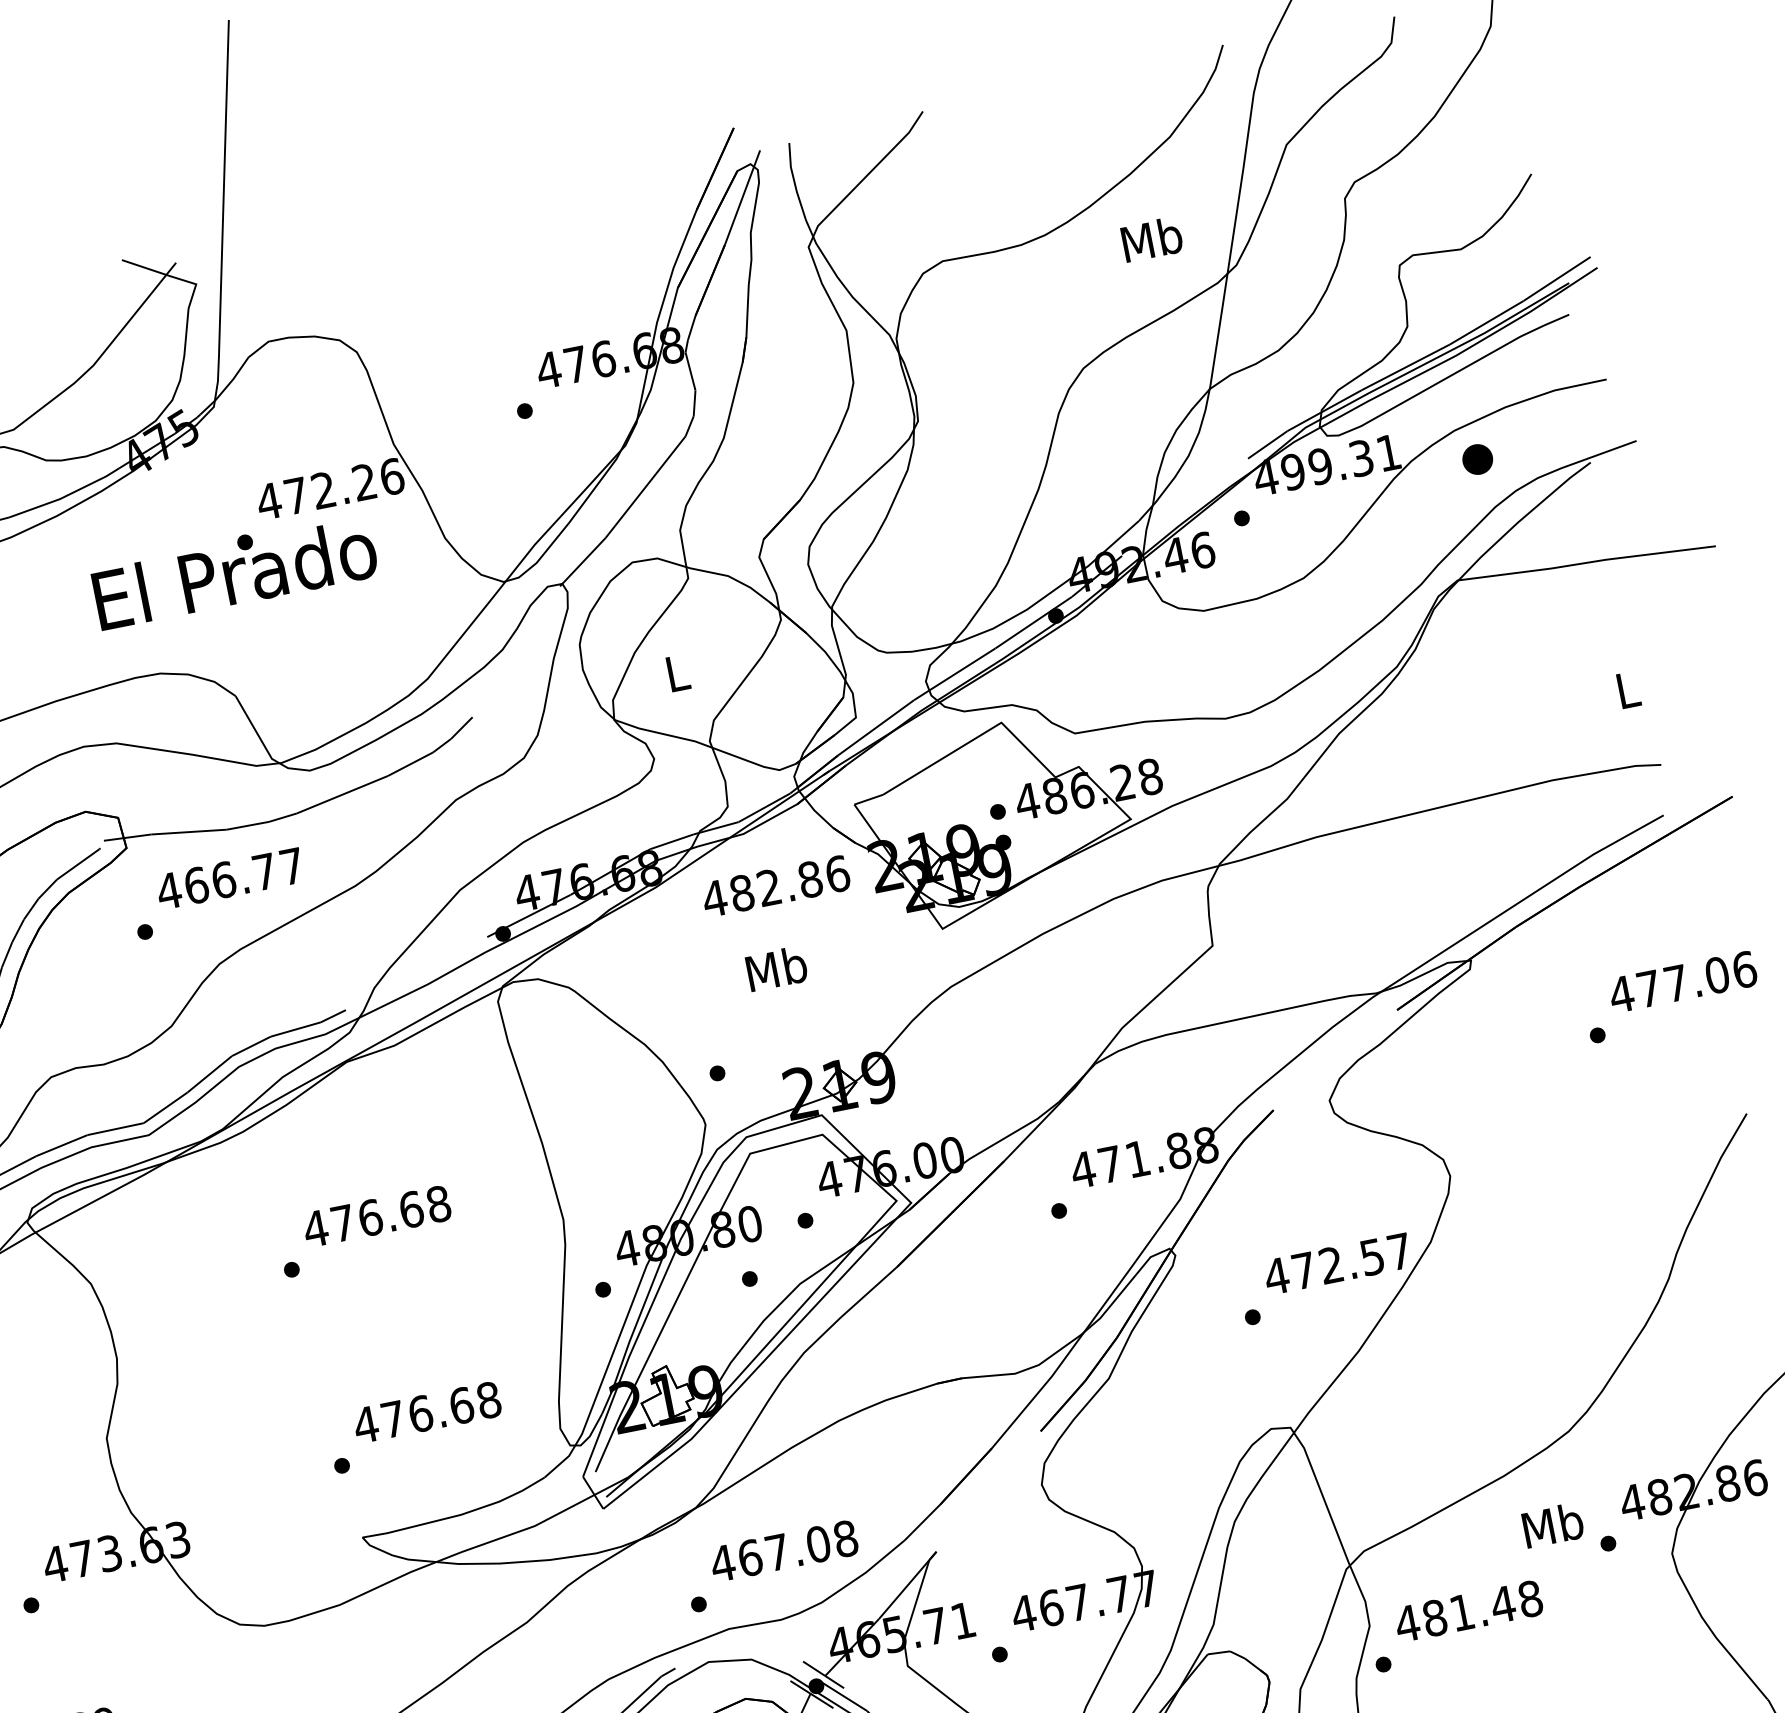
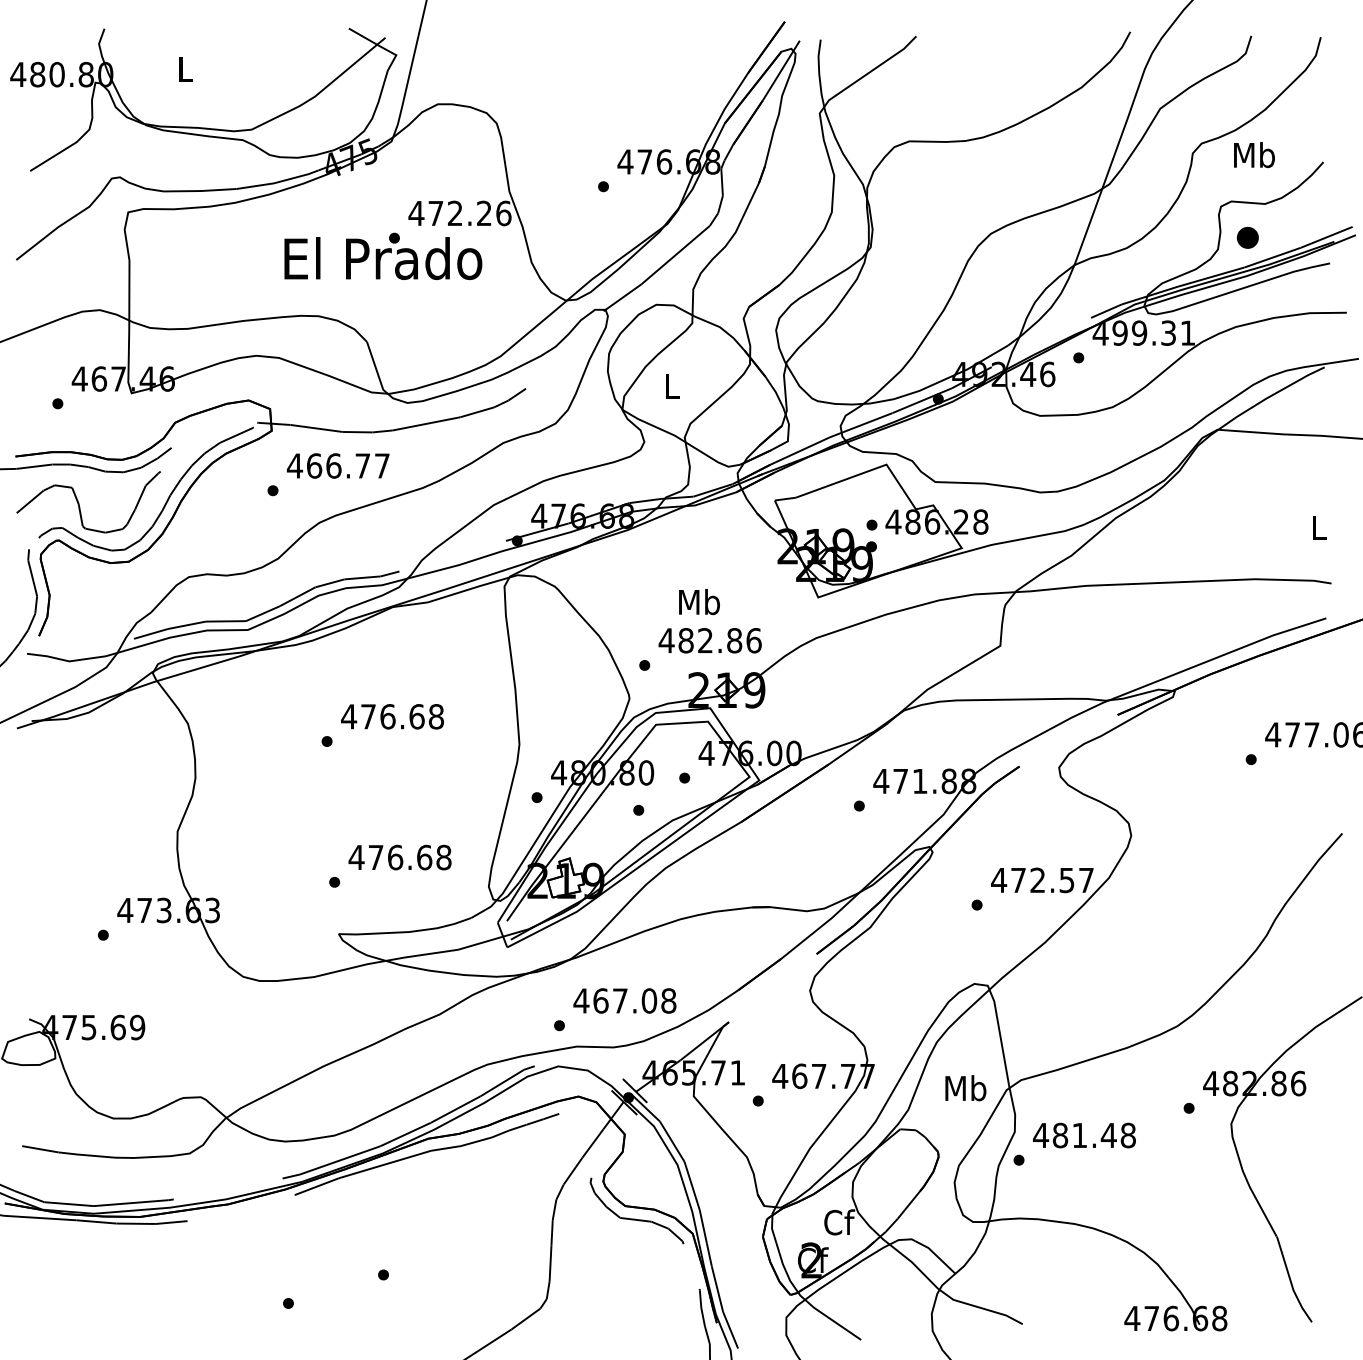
text: (1152, 240) -> (1254, 155), moved
part: (1477, 459) -> (1247, 237), moved
text: (774, 886) -> (709, 640), moved
text: (1552, 1525) -> (965, 1088), moved

